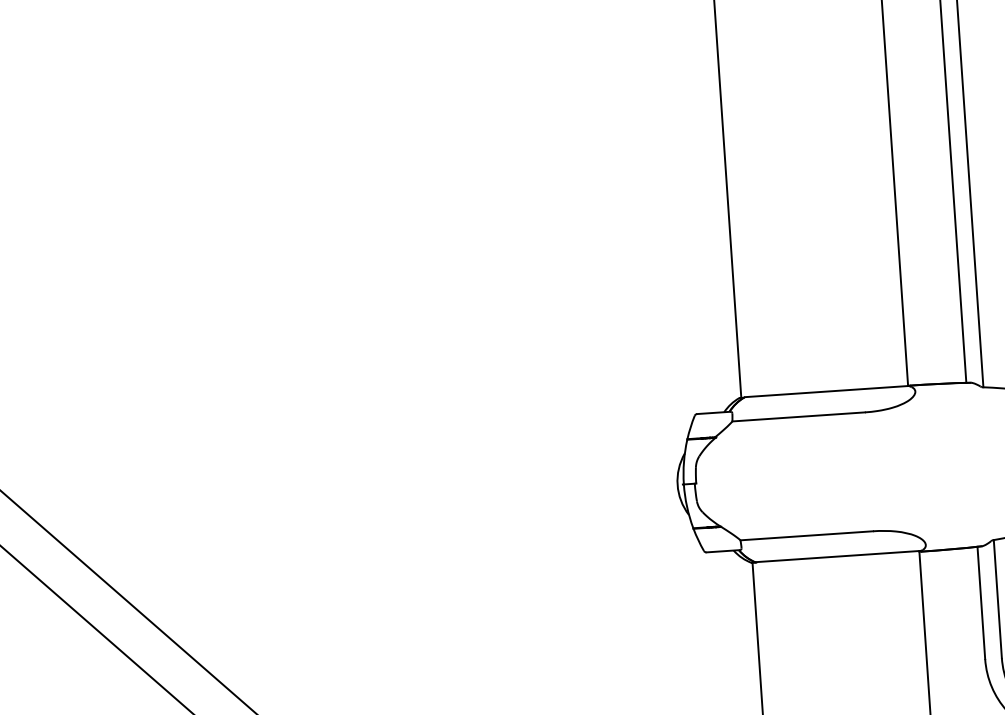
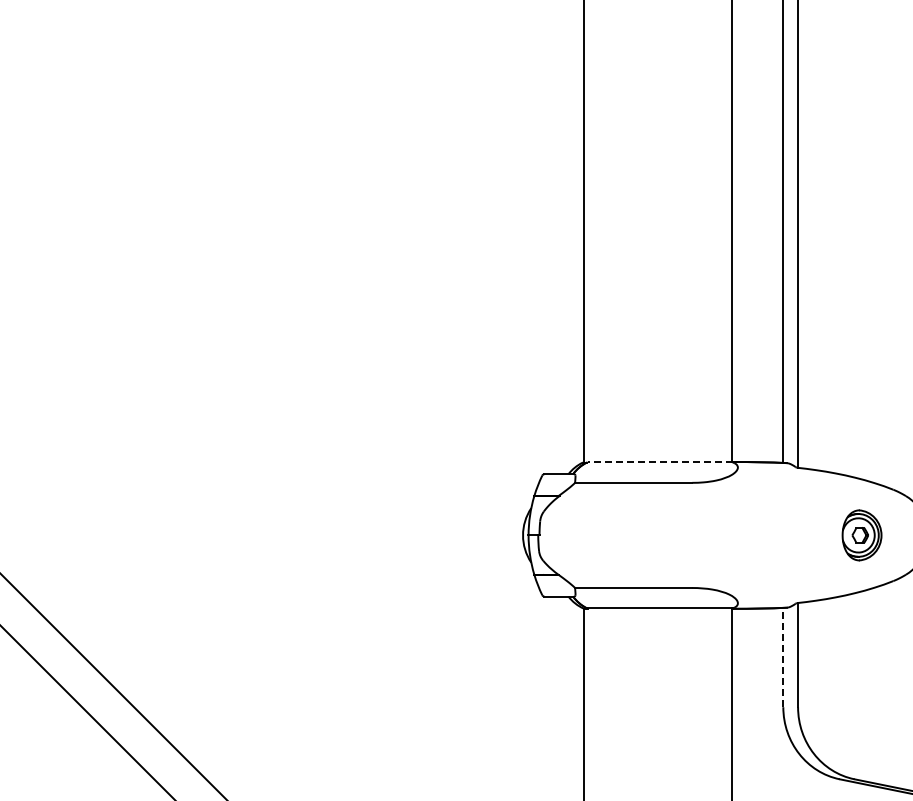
line: (826, 391) -> (659, 462), solid -> dashed
line: (981, 602) -> (783, 657), solid -> dashed

